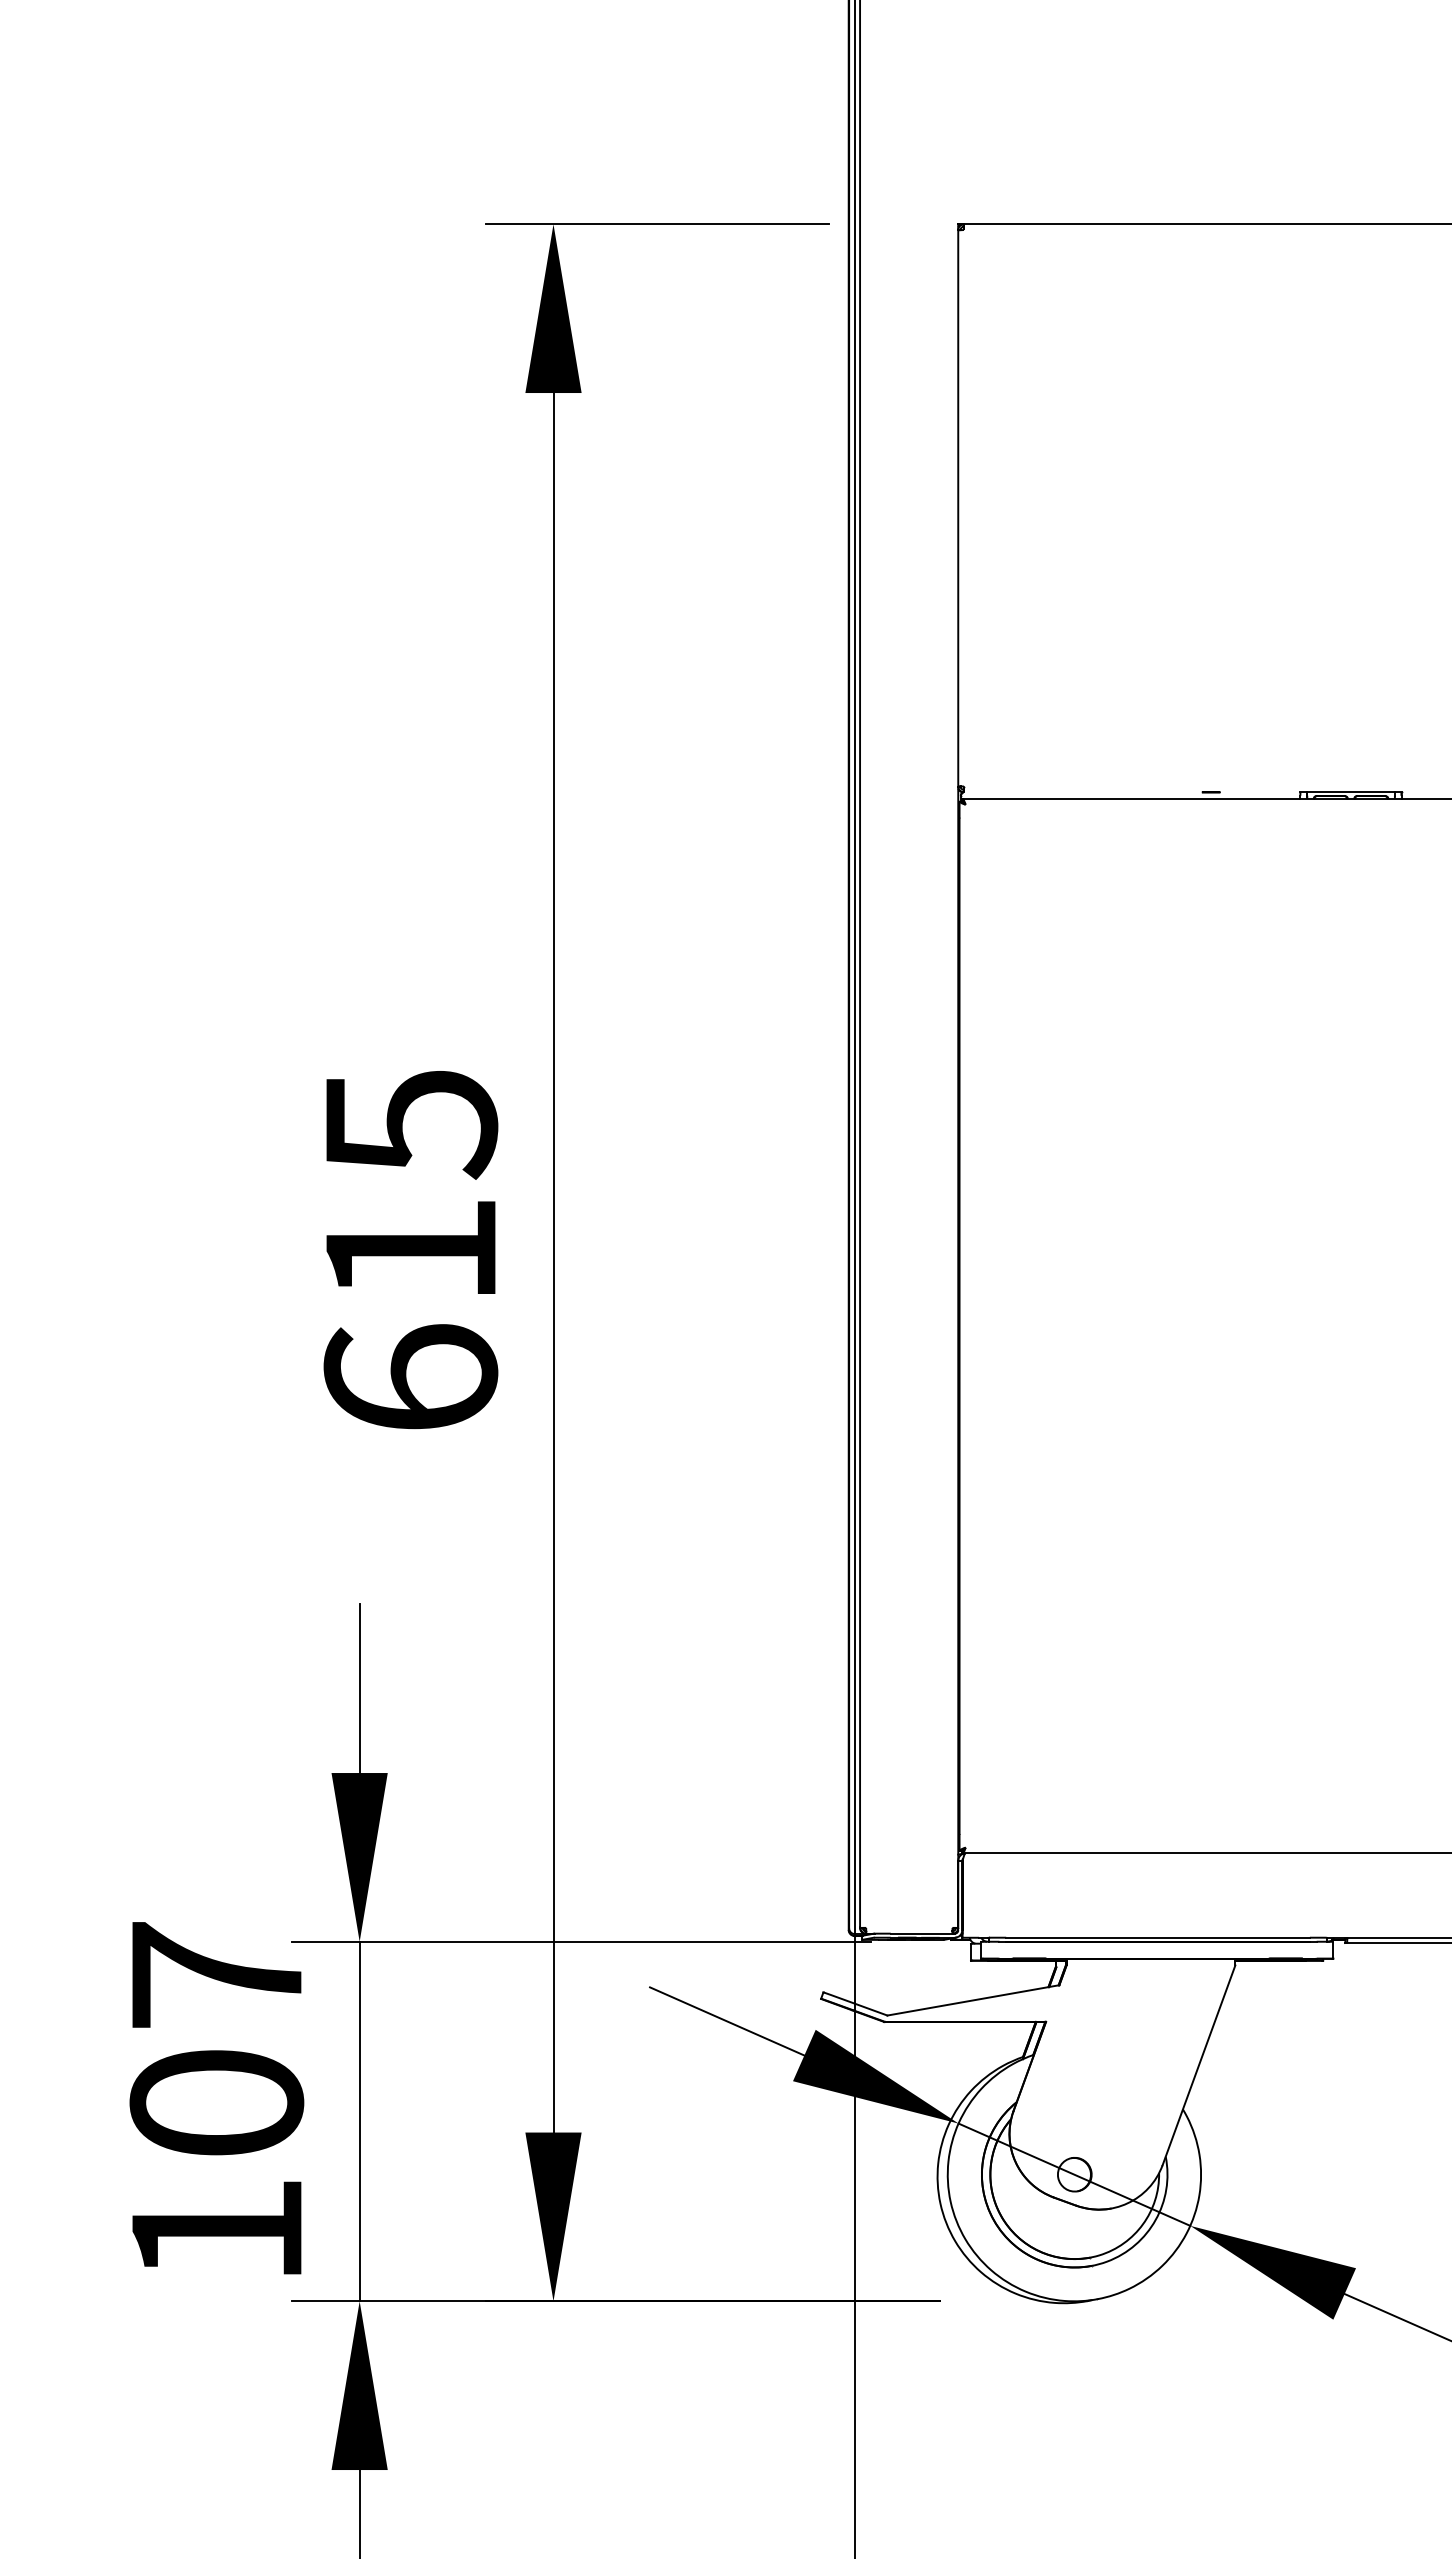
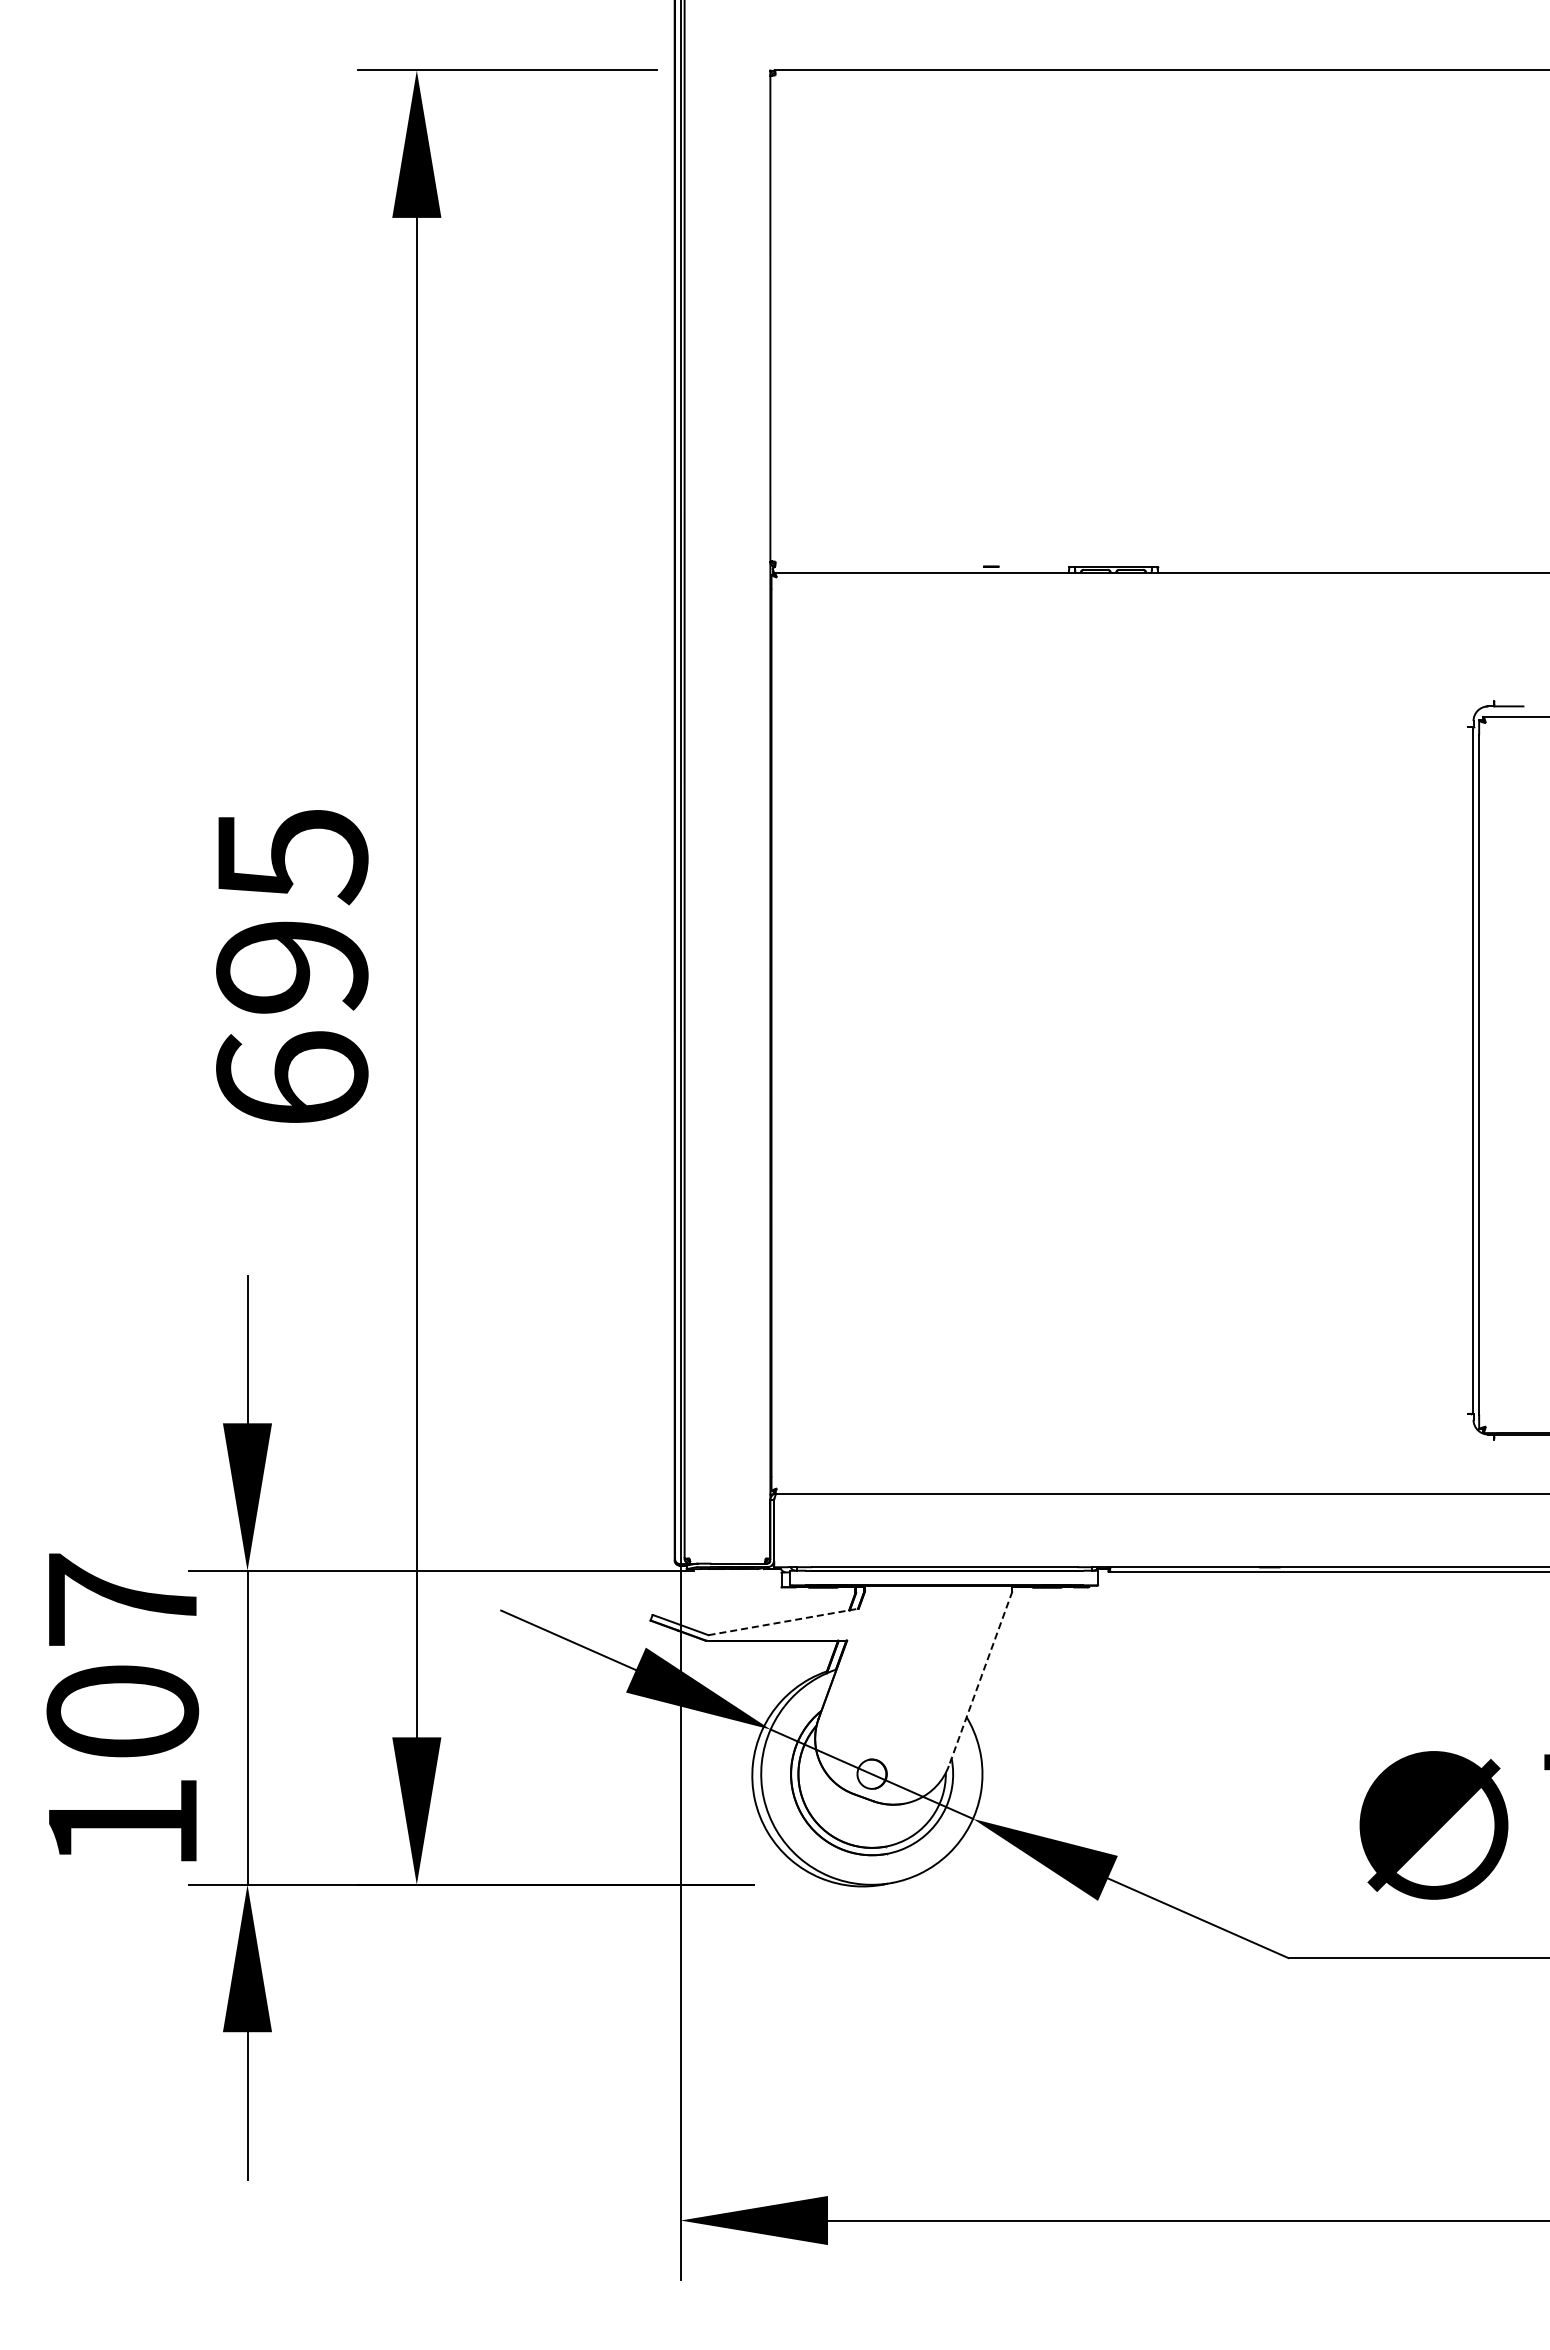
text: (411, 1251) -> (292, 967), 615 -> 695
line: (974, 1999) -> (784, 1621), solid -> dashed
line: (1198, 2065) -> (980, 1678), solid -> dashed

